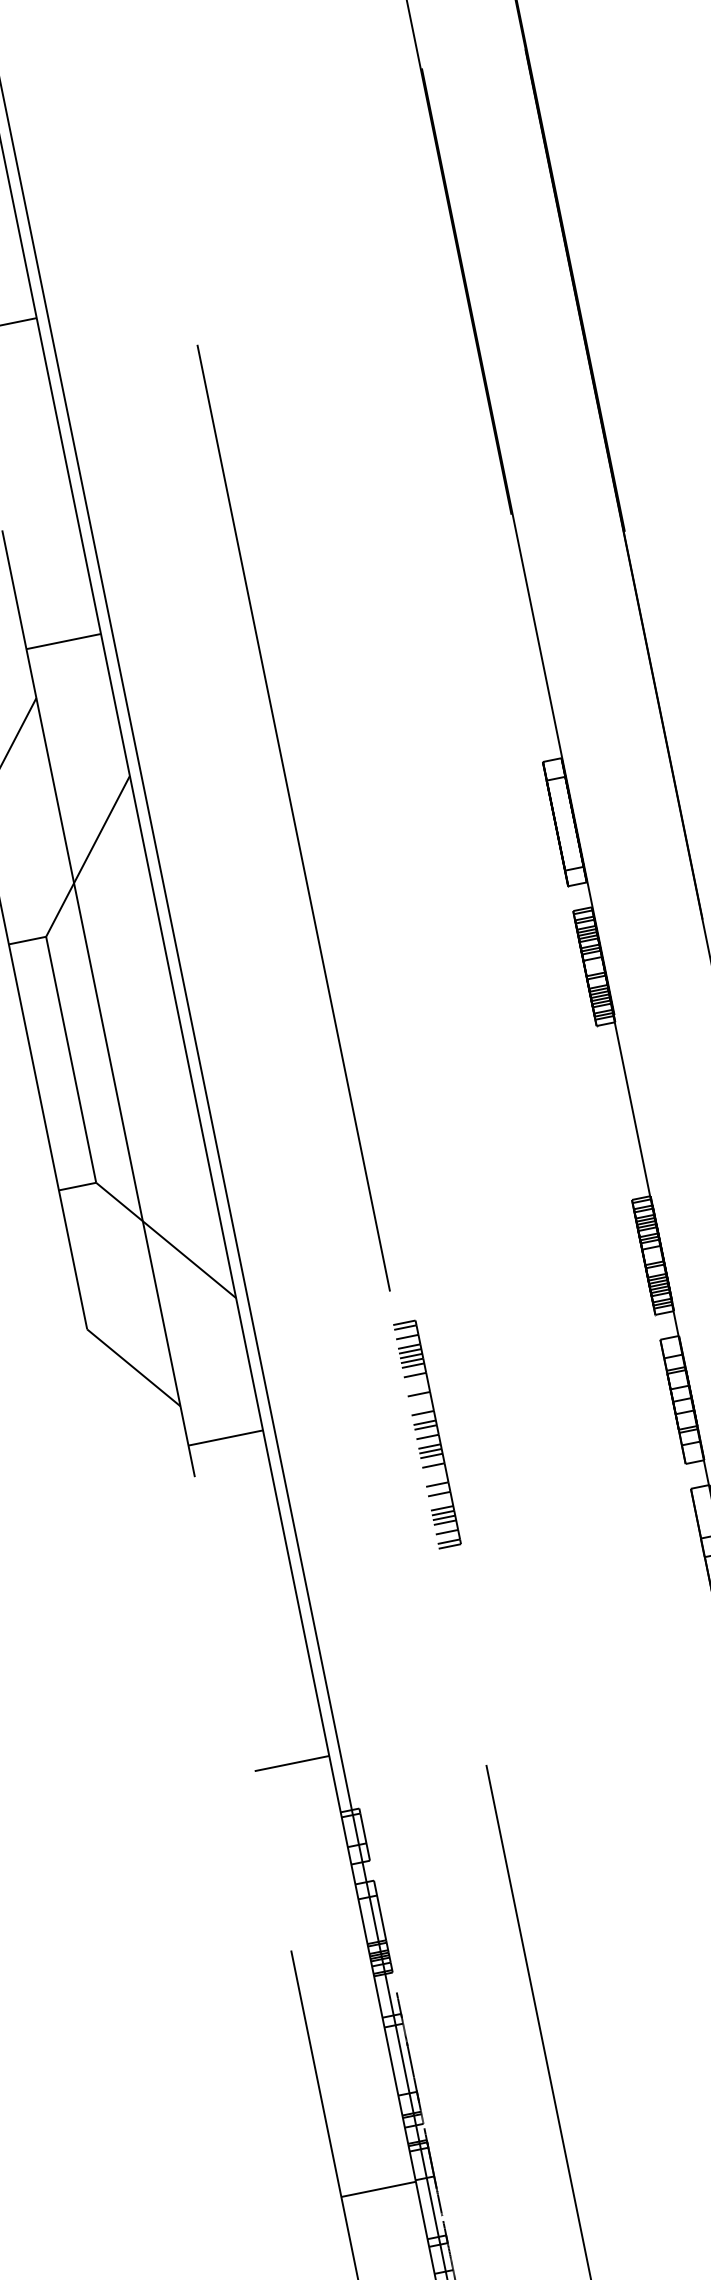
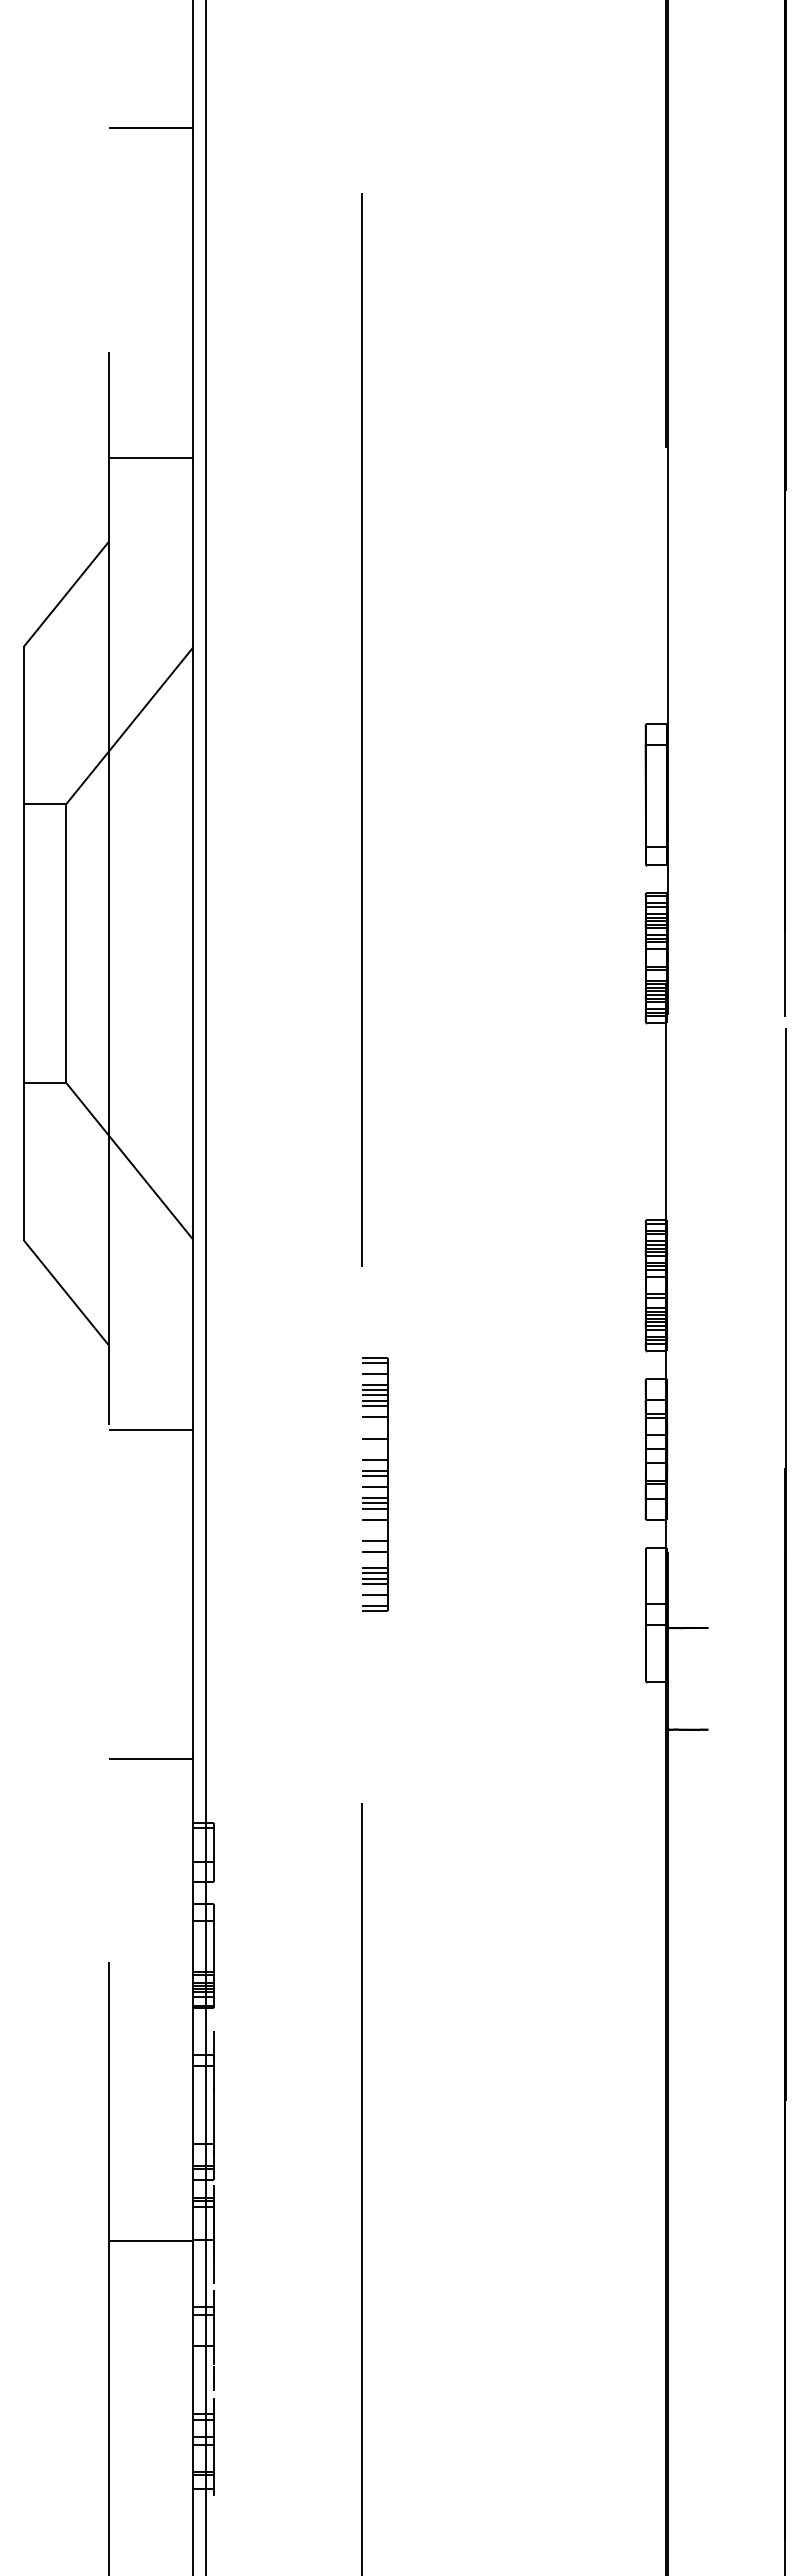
line: (63, 641) -> (150, 457), moved
part: (427, 1434) -> (375, 1484), moved
line: (225, 1438) -> (150, 1429), moved

